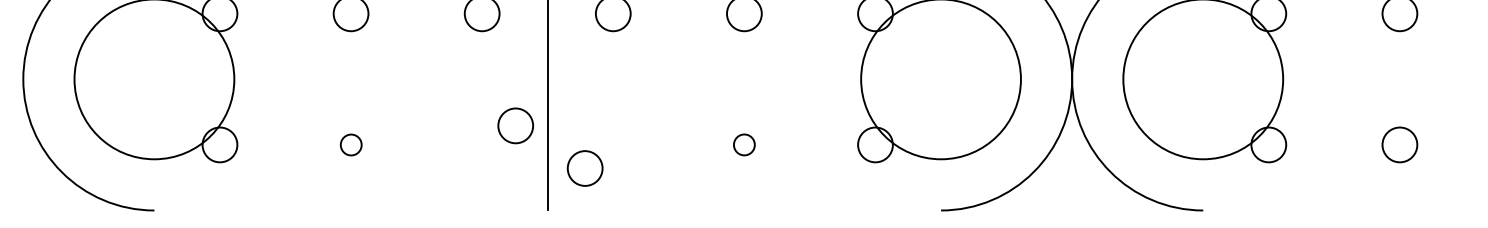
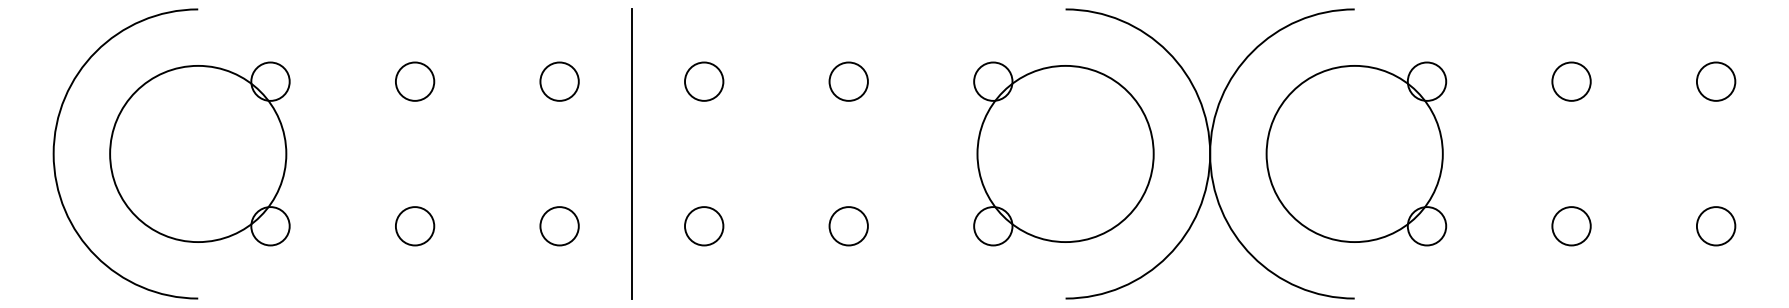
circle: (515, 126) -> (559, 226), moved
circle: (351, 145) -> (415, 226), size x1.67
circle: (744, 145) -> (848, 226), size x1.67
circle: (585, 168) -> (704, 226), moved

